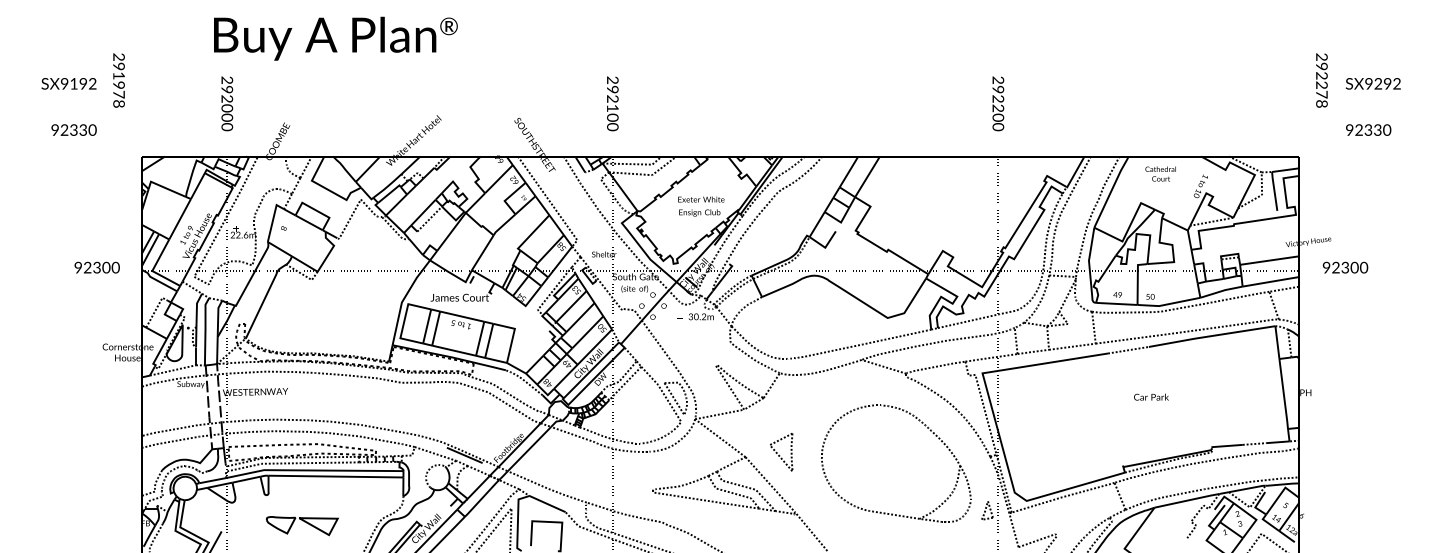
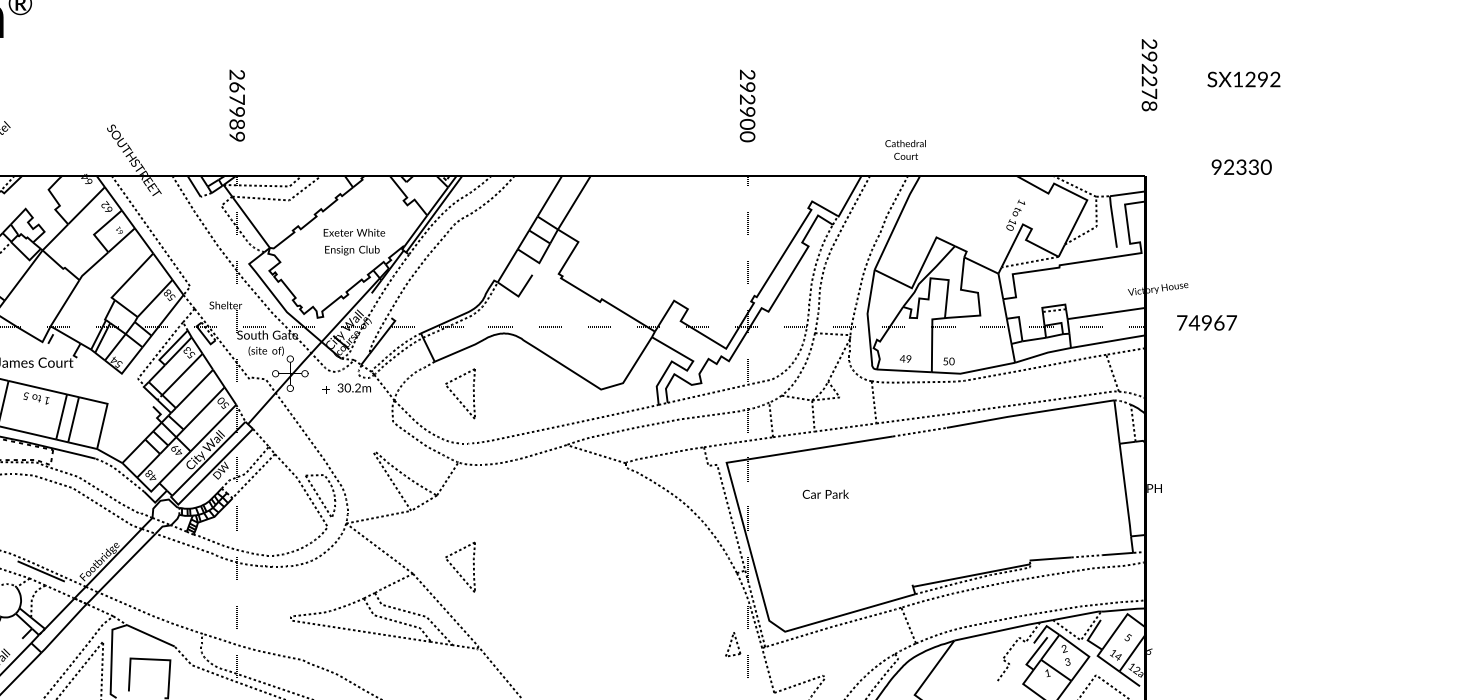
text: (1321, 80) -> (1148, 75), moved
text: (1368, 83) -> (1237, 79), SX9292 -> SX1292
text: (612, 108) -> (236, 112), 292100 -> 267989
text: (996, 108) -> (745, 112), 292200 -> 292900
text: (1368, 129) -> (1241, 166), moved
text: (1160, 173) -> (905, 149), moved
text: (1345, 267) -> (1207, 322), 92300 -> 74967
part: (781, 321) -> (460, 394), added
text: (1151, 396) -> (825, 493), moved
part: (929, 430) -> (656, 538), removed

